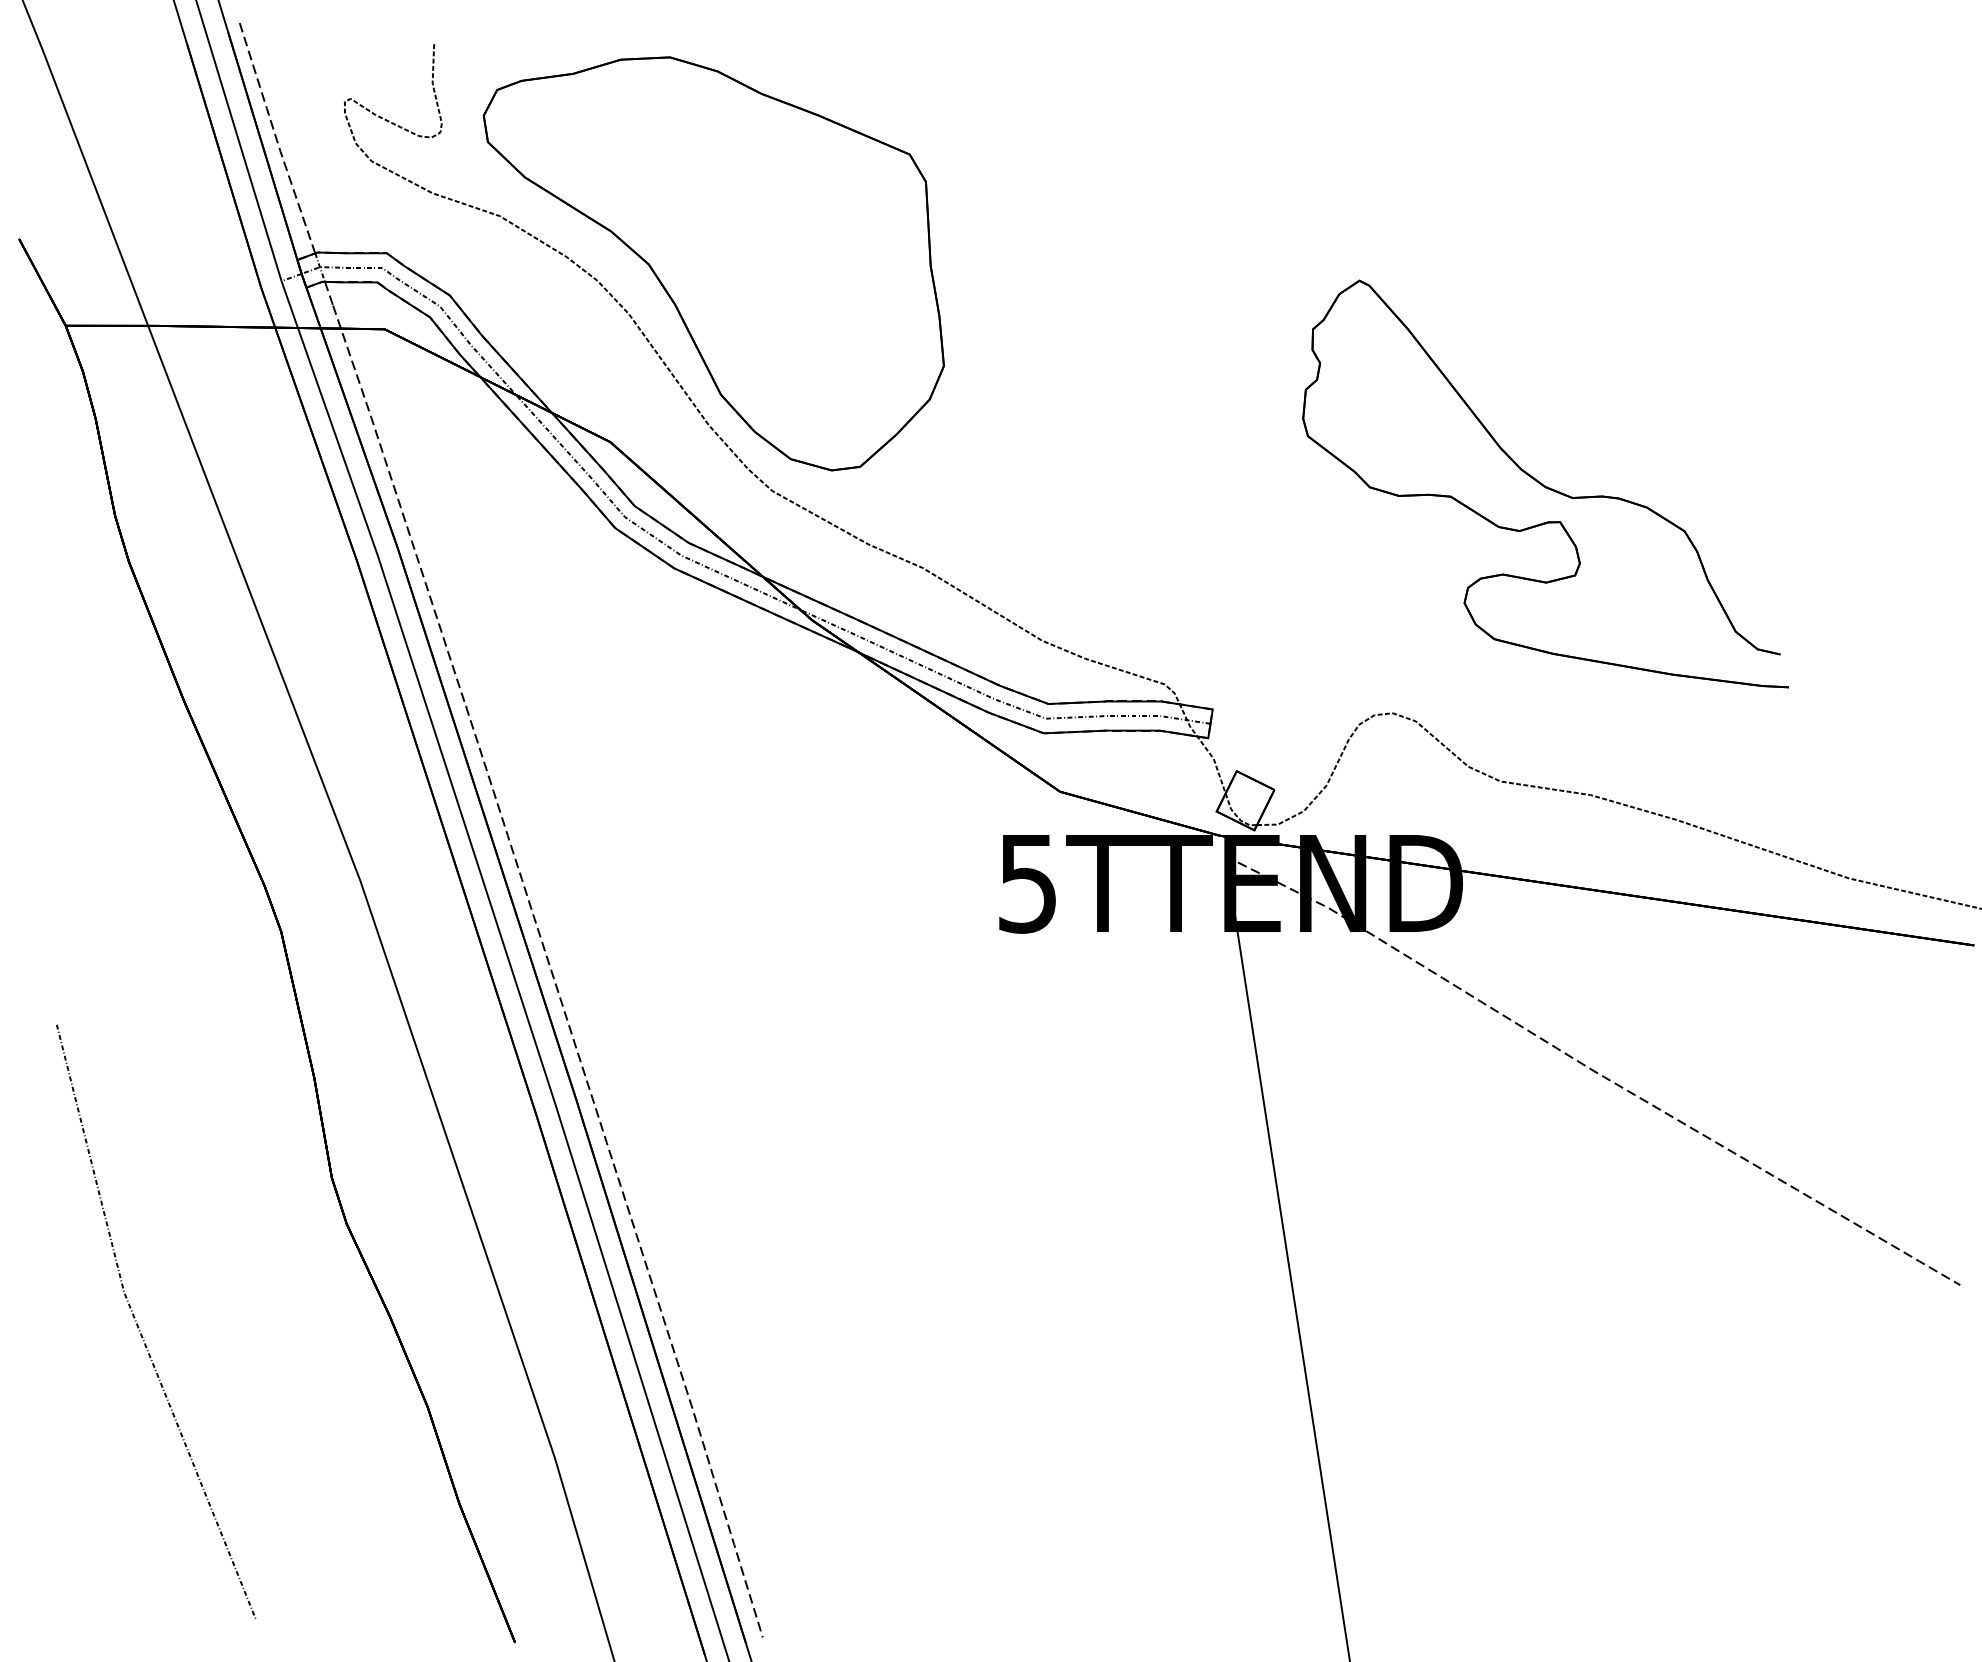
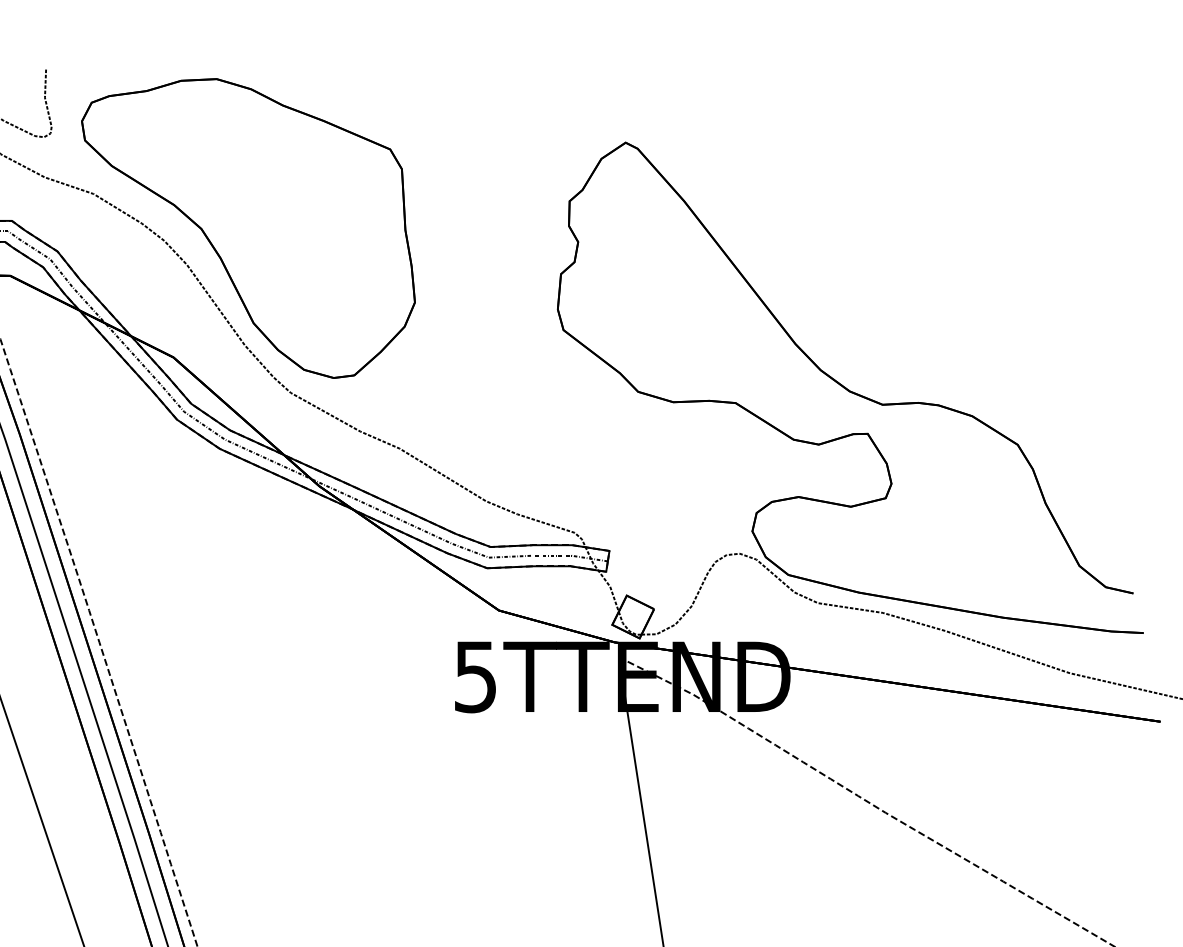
part: (1545, 483) -> (850, 387), size x1.67

